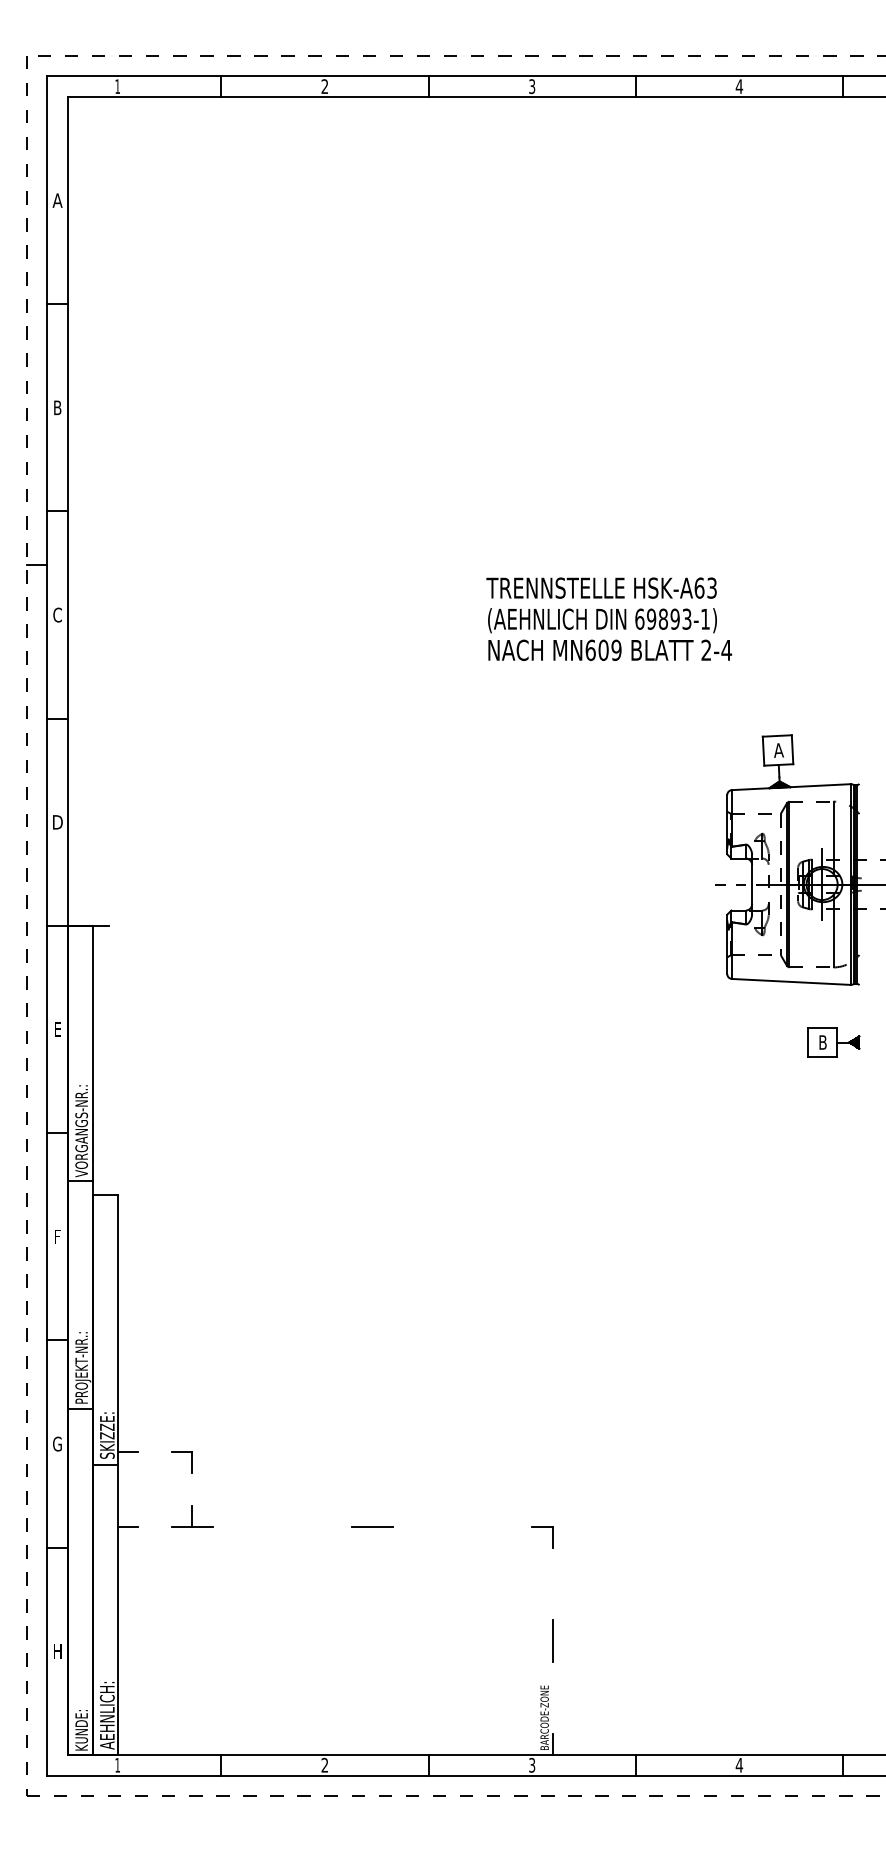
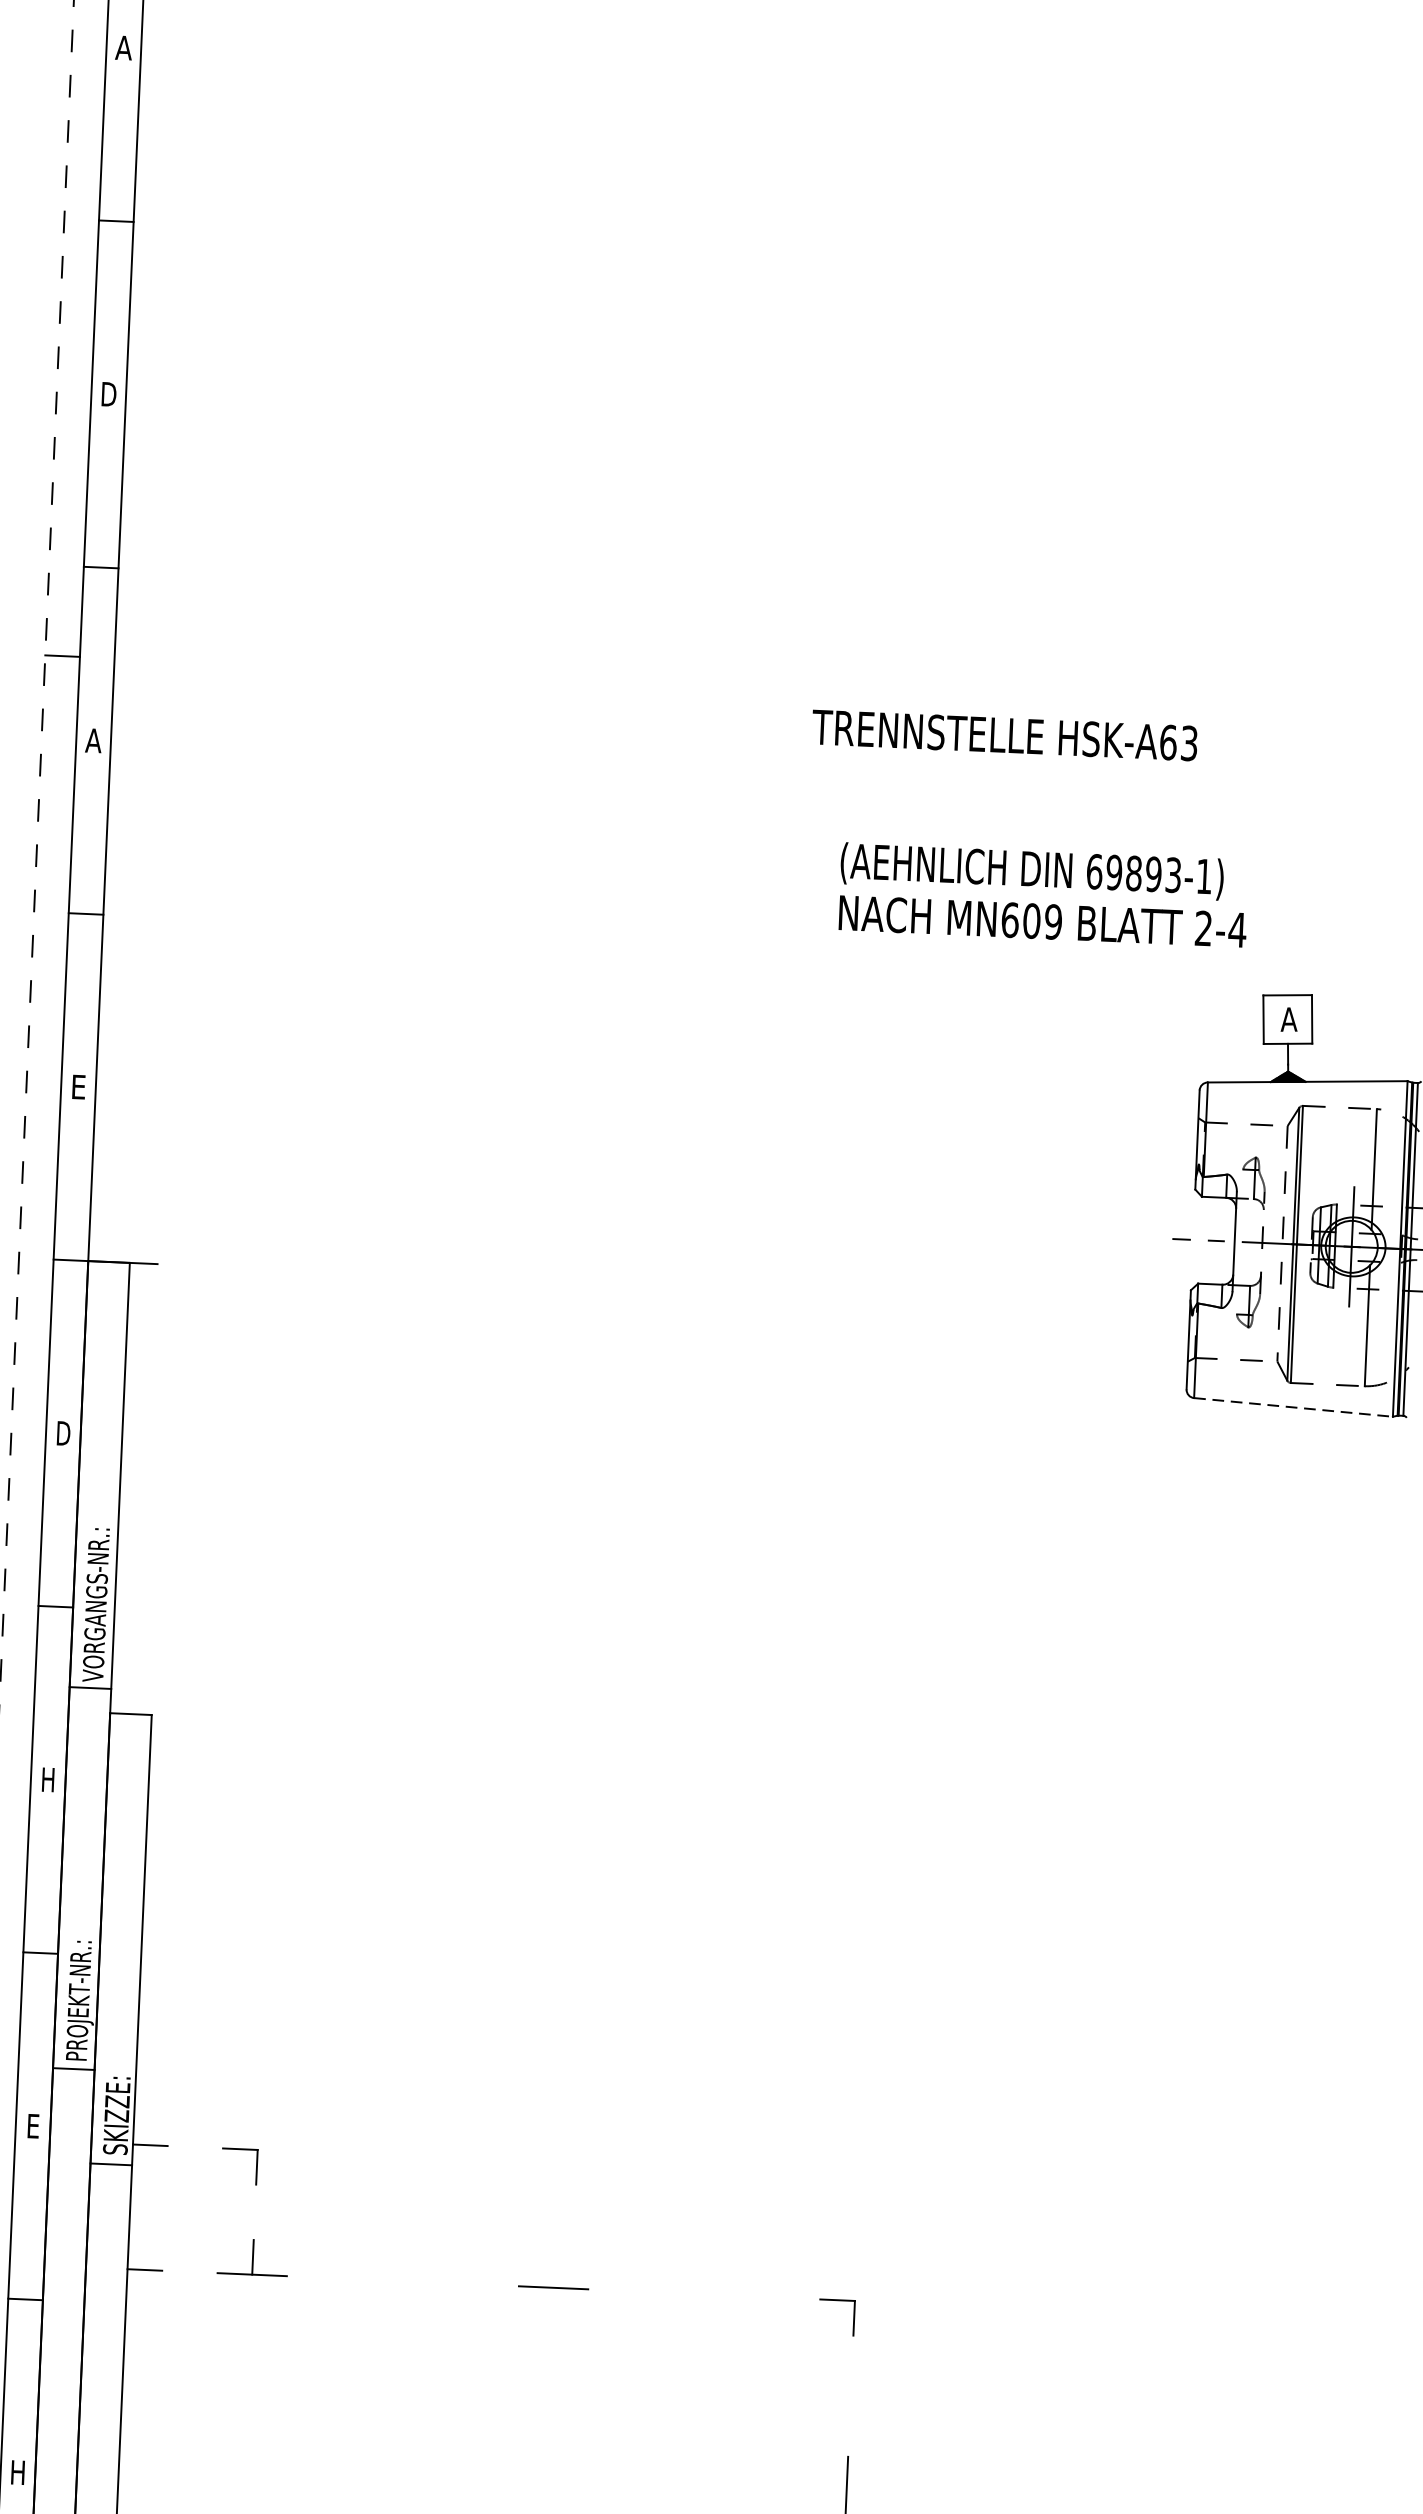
text: (57, 407) -> (108, 393), B -> D
text: (57, 614) -> (93, 739), C -> A
text: (609, 634) -> (1042, 895), moved
text: (57, 822) -> (78, 1087), D -> E
line: (791, 981) -> (1293, 1406), solid -> dashed
text: (57, 1029) -> (63, 1433), E -> D
part: (833, 1042) -> (1359, 1511), removed
text: (57, 1236) -> (48, 1779), F -> H
text: (57, 1443) -> (32, 2125), G -> E

